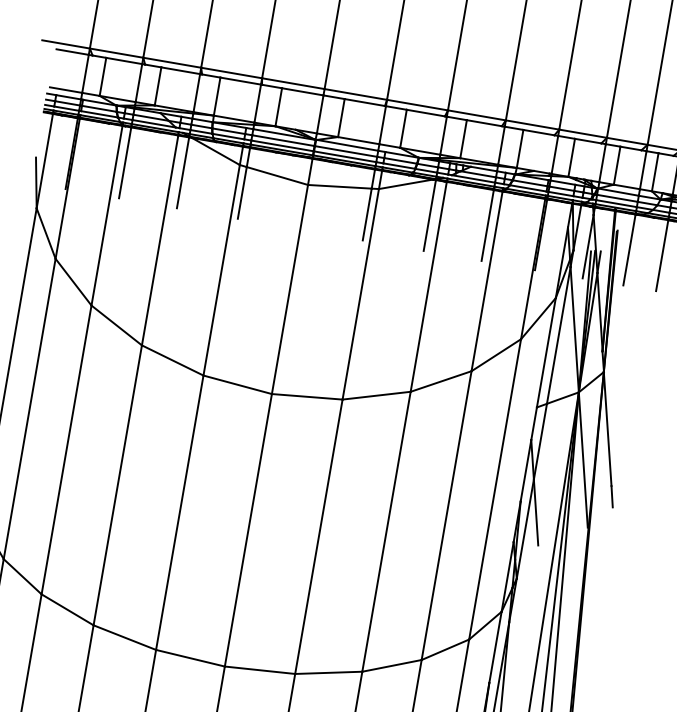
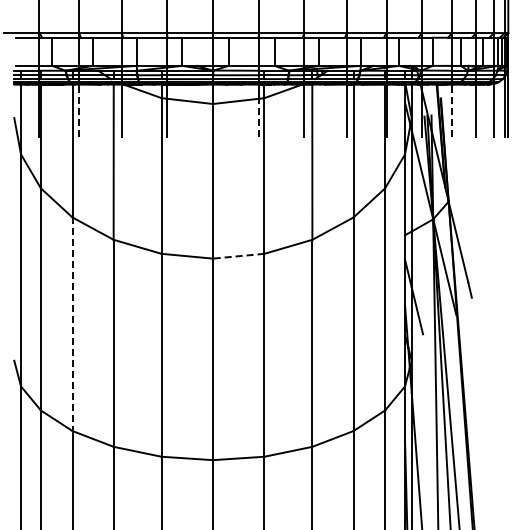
line: (124, 162) -> (78, 110), solid -> dashed
line: (367, 214) -> (259, 117), solid -> dashed
line: (628, 249) -> (451, 110), solid -> dashed
line: (306, 397) -> (238, 256), solid -> dashed
line: (66, 450) -> (72, 324), solid -> dashed

